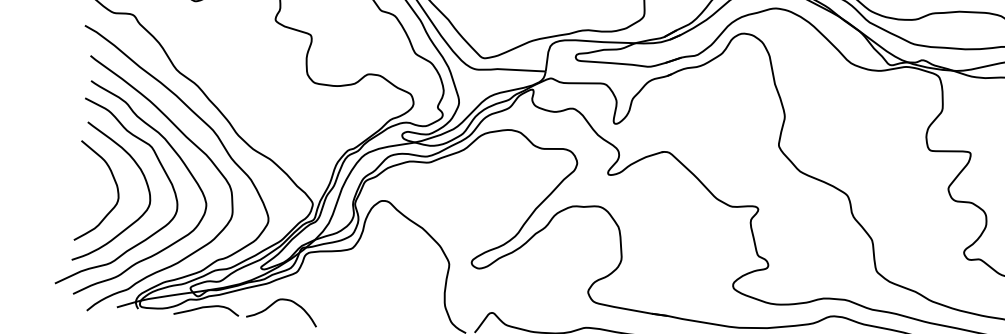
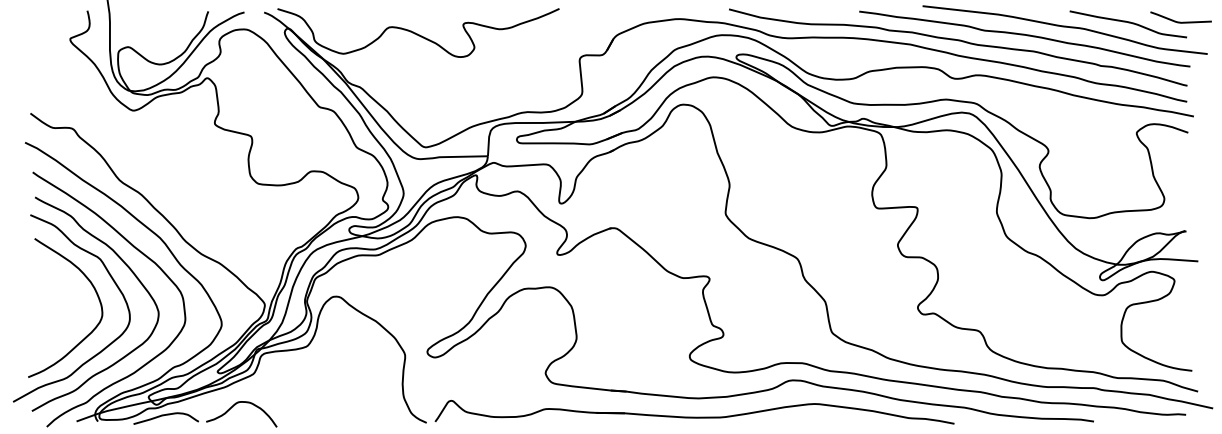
curve: (116, 187) -> (67, 301), removed

